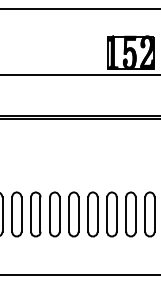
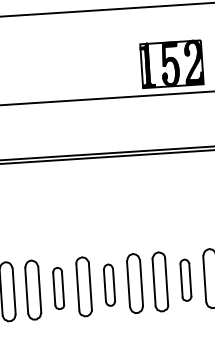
part: (35, 214) -> (58, 288), size x0.7
part: (73, 214) -> (108, 285), size x0.7
part: (130, 214) -> (185, 280), size x0.7

